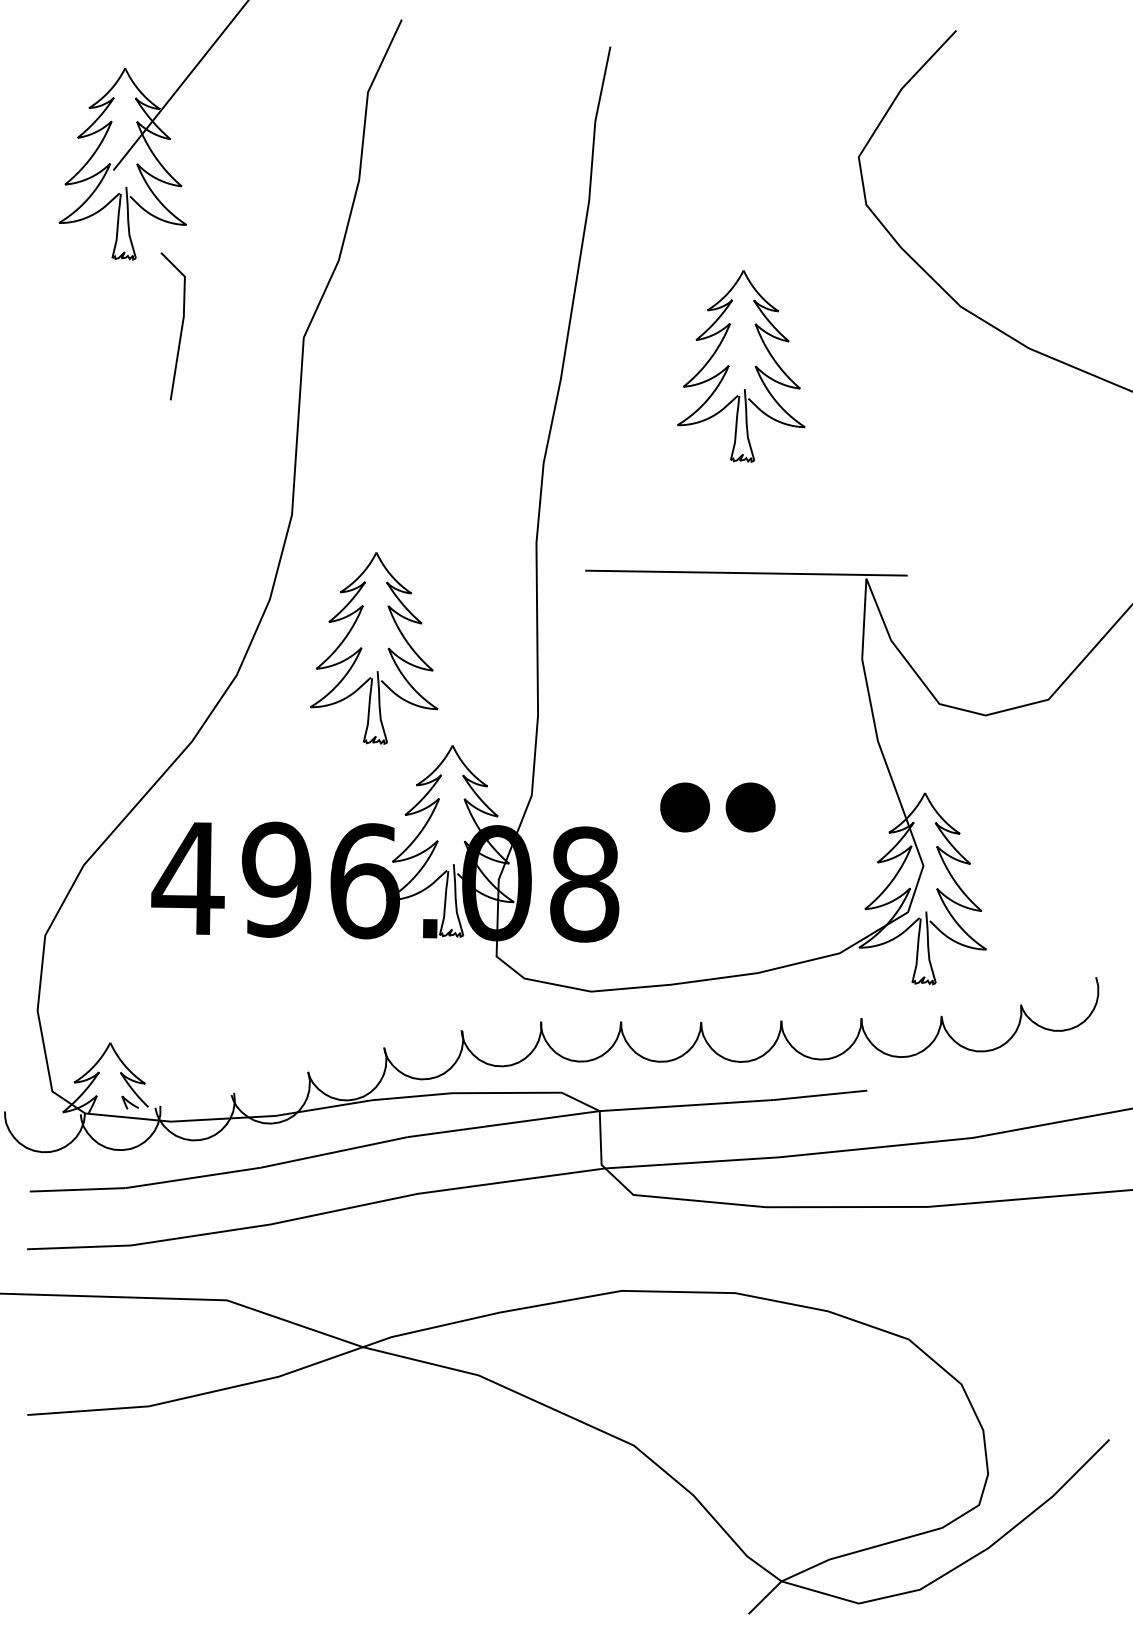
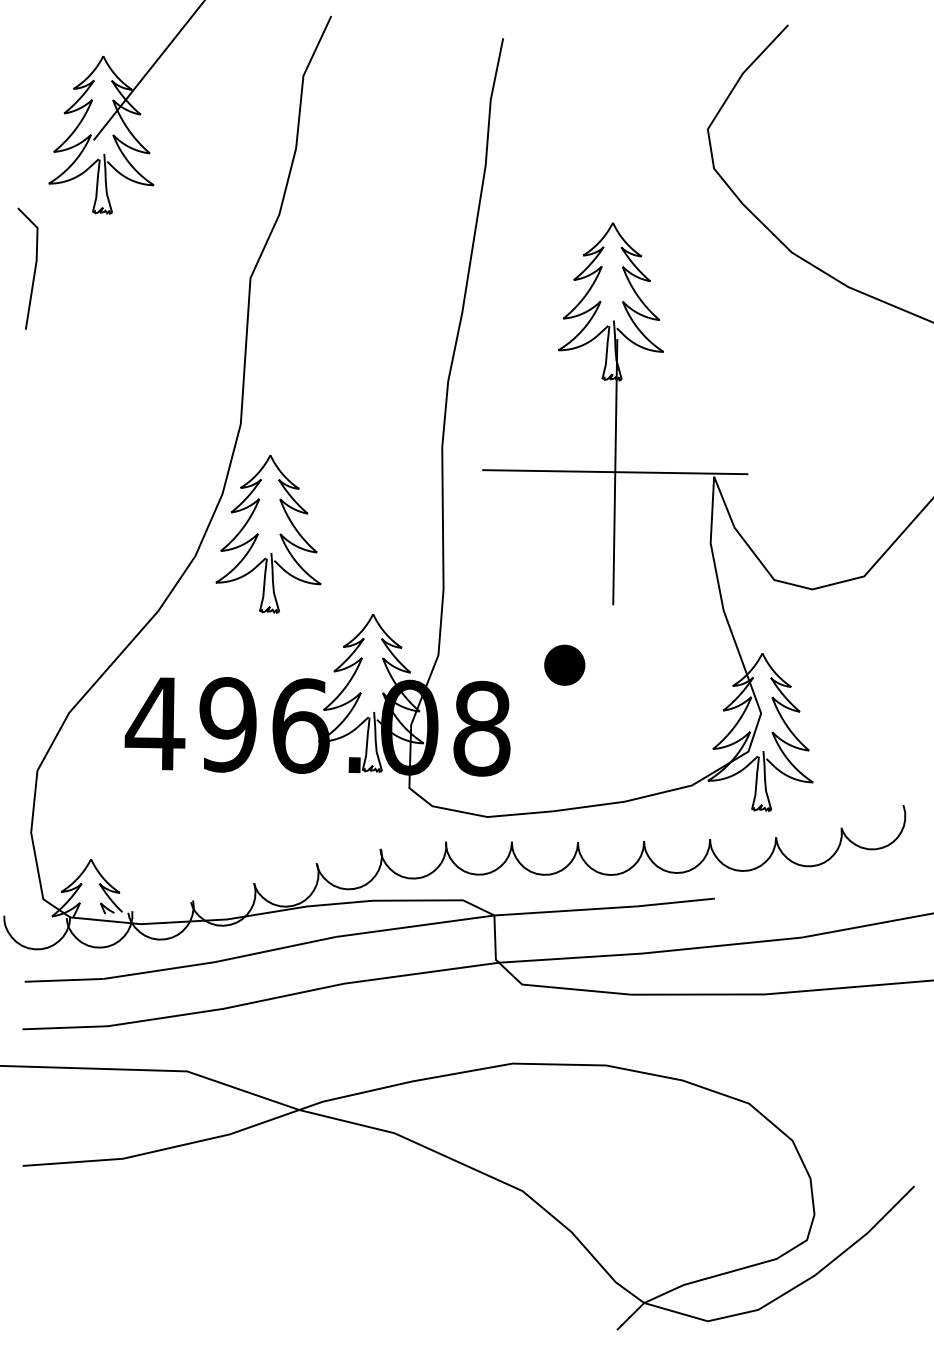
line: (181, 325) -> (34, 268), moved
line: (746, 573) -> (615, 472), added
part: (362, 648) -> (258, 534), moved
part: (750, 806) -> (618, 664), removed

